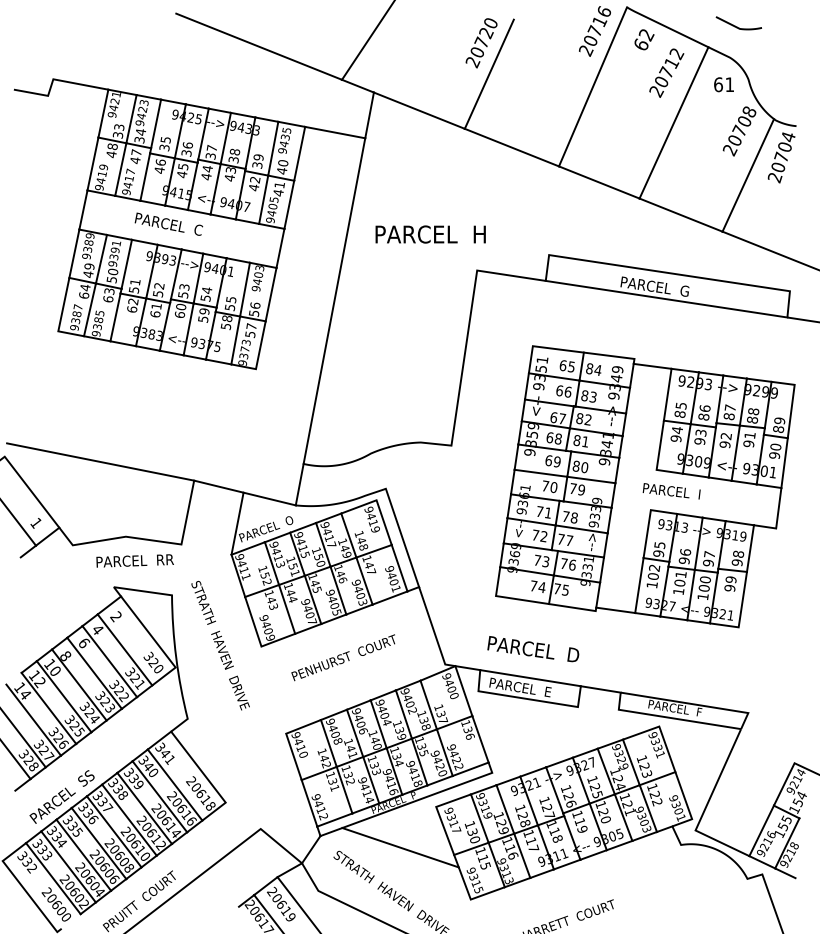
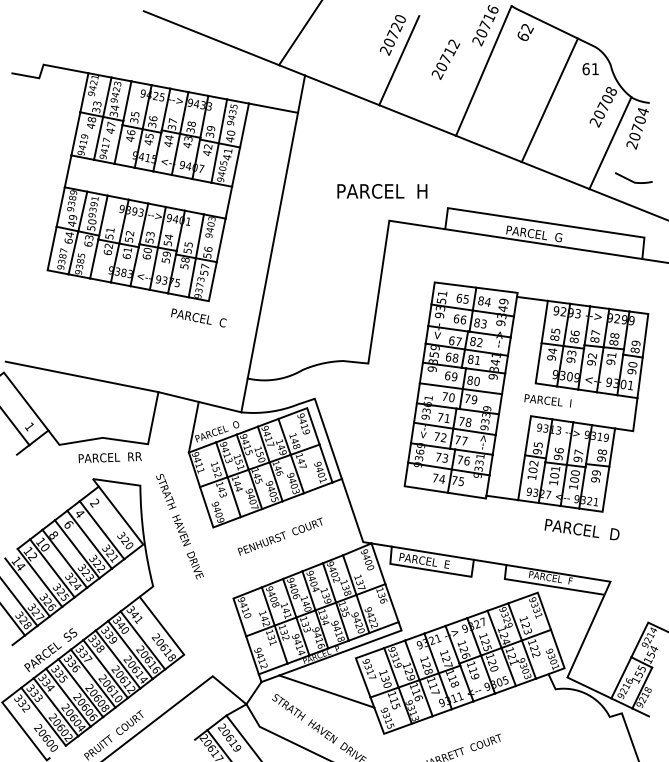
curve: (737, 26) -> (632, 180), moved
text: (666, 72) -> (445, 59), moved
text: (168, 223) -> (198, 317), moved
text: (430, 234) -> (382, 191), moved
text: (532, 649) -> (581, 529), moved

